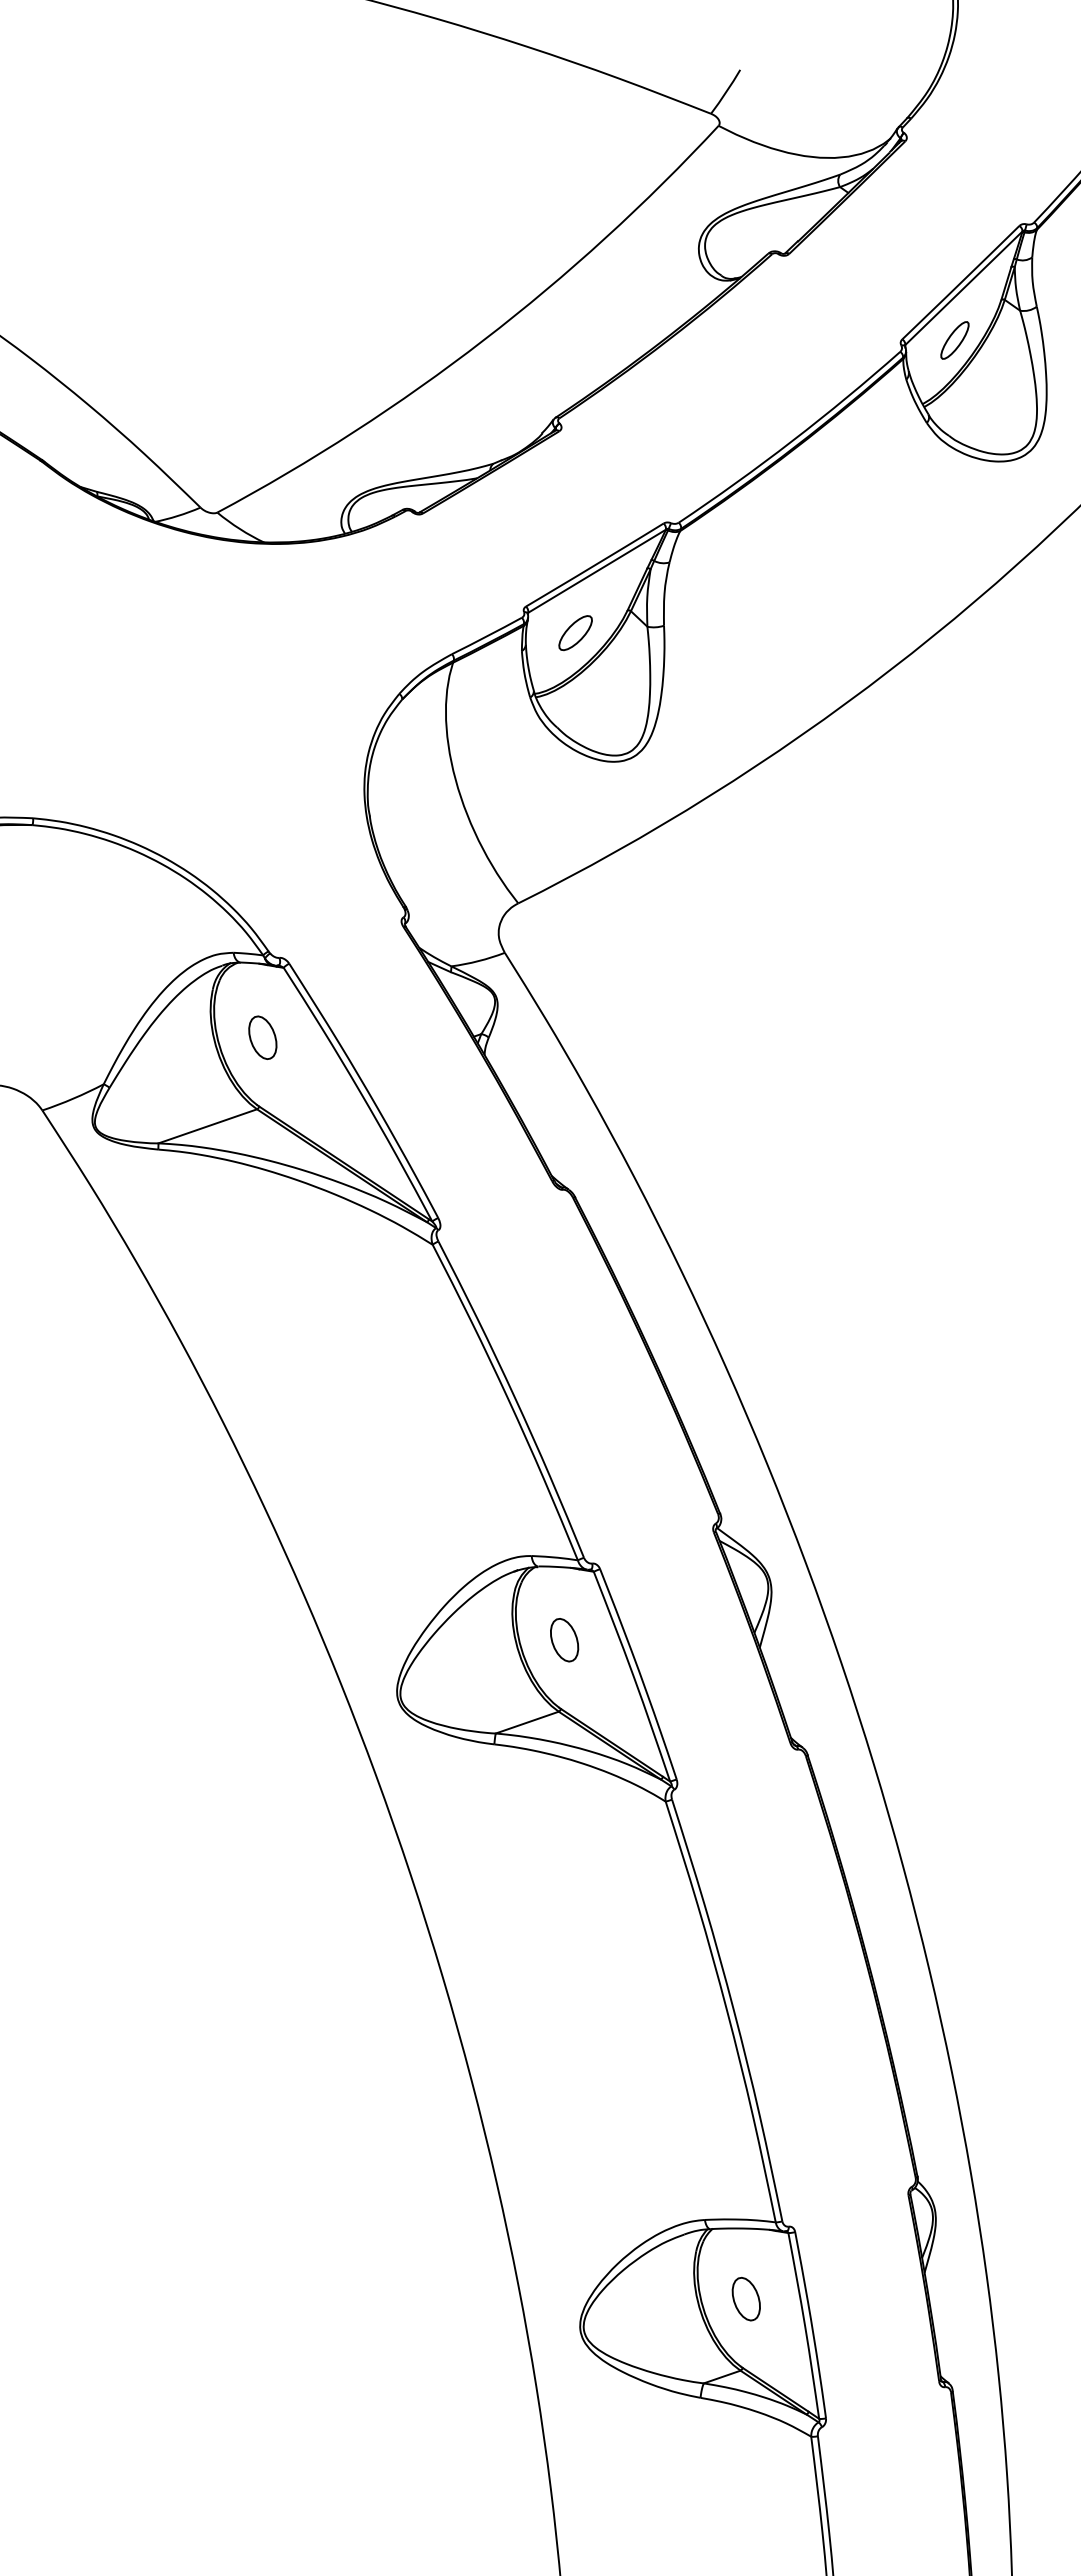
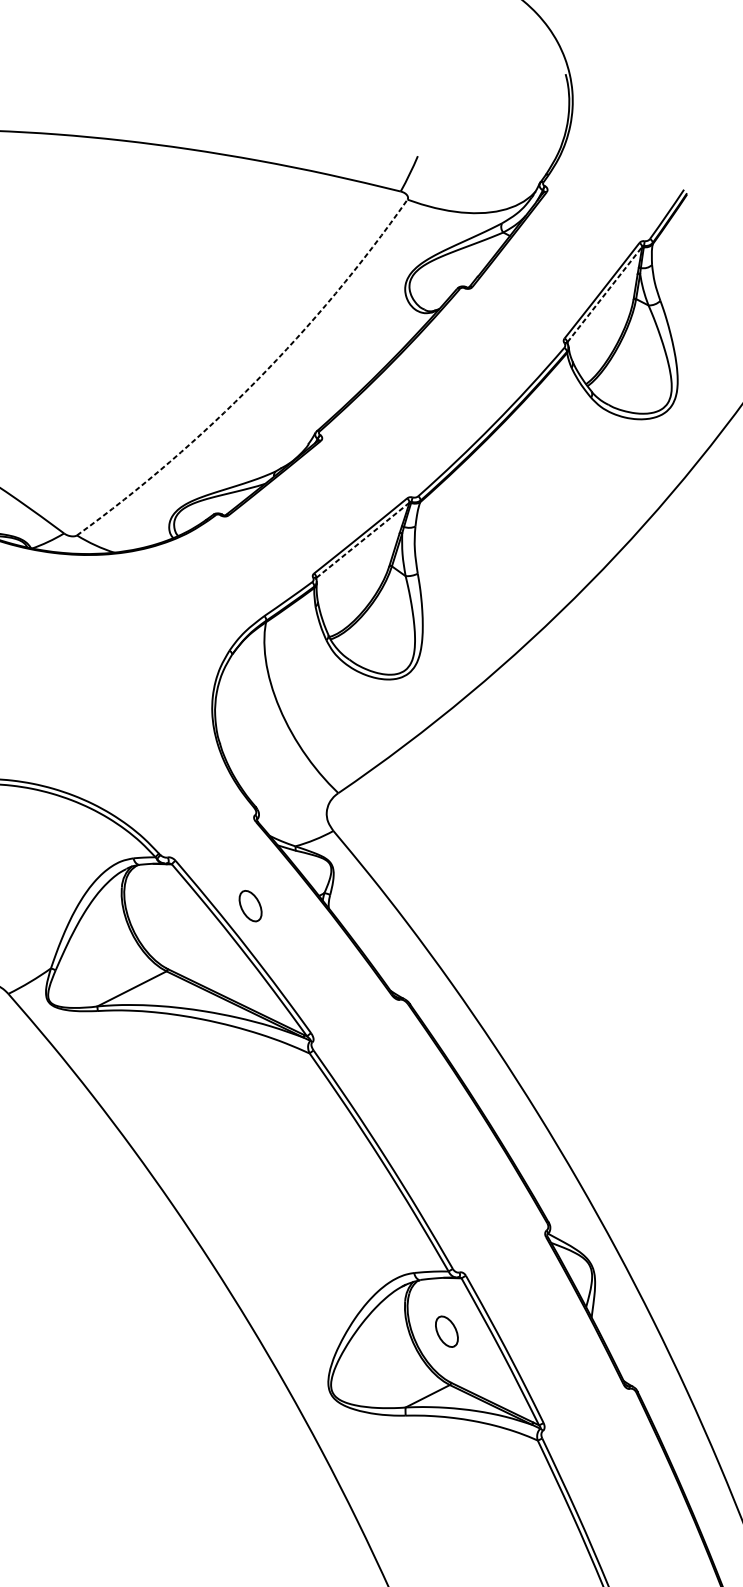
line: (963, 288) -> (604, 294), solid -> dashed
arc: (484, 340) -> (256, 381), solid -> dashed
part: (954, 340) -> (603, 334), removed
line: (597, 570) -> (363, 539), solid -> dashed
part: (575, 633) -> (353, 588), removed
part: (262, 1037) -> (250, 905), moved

